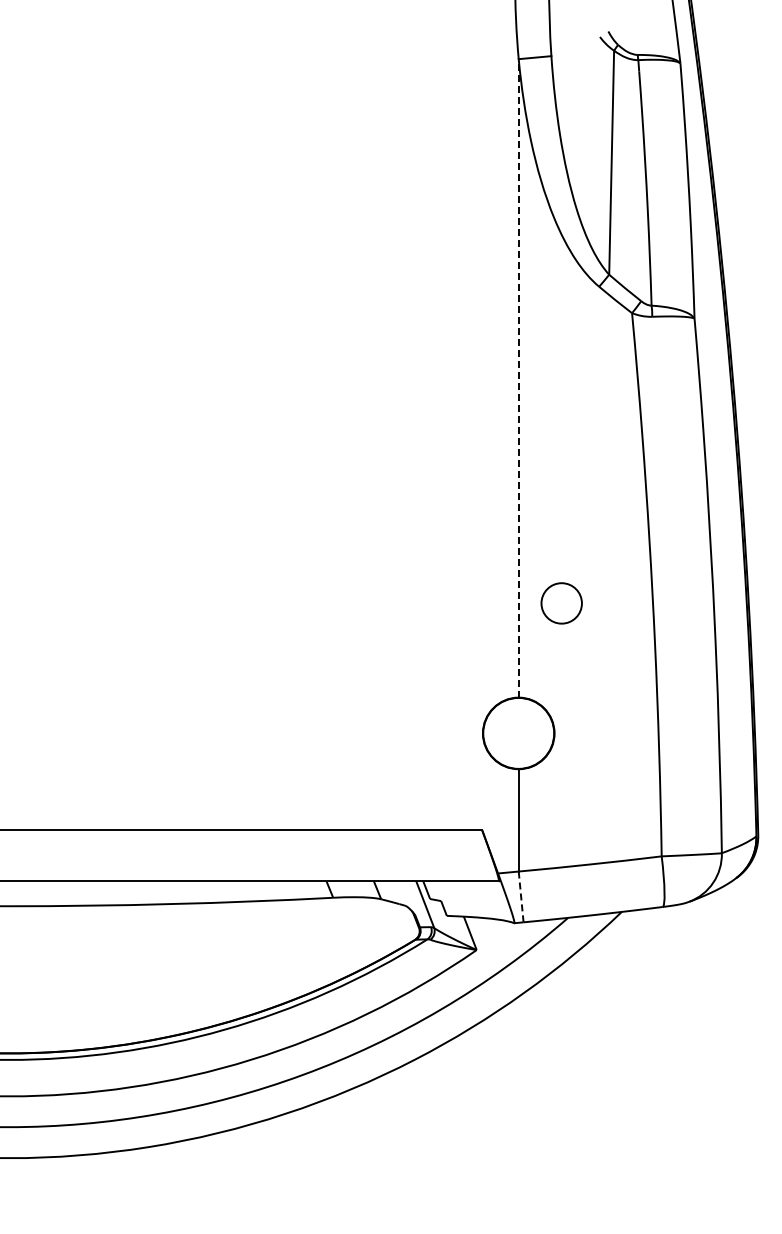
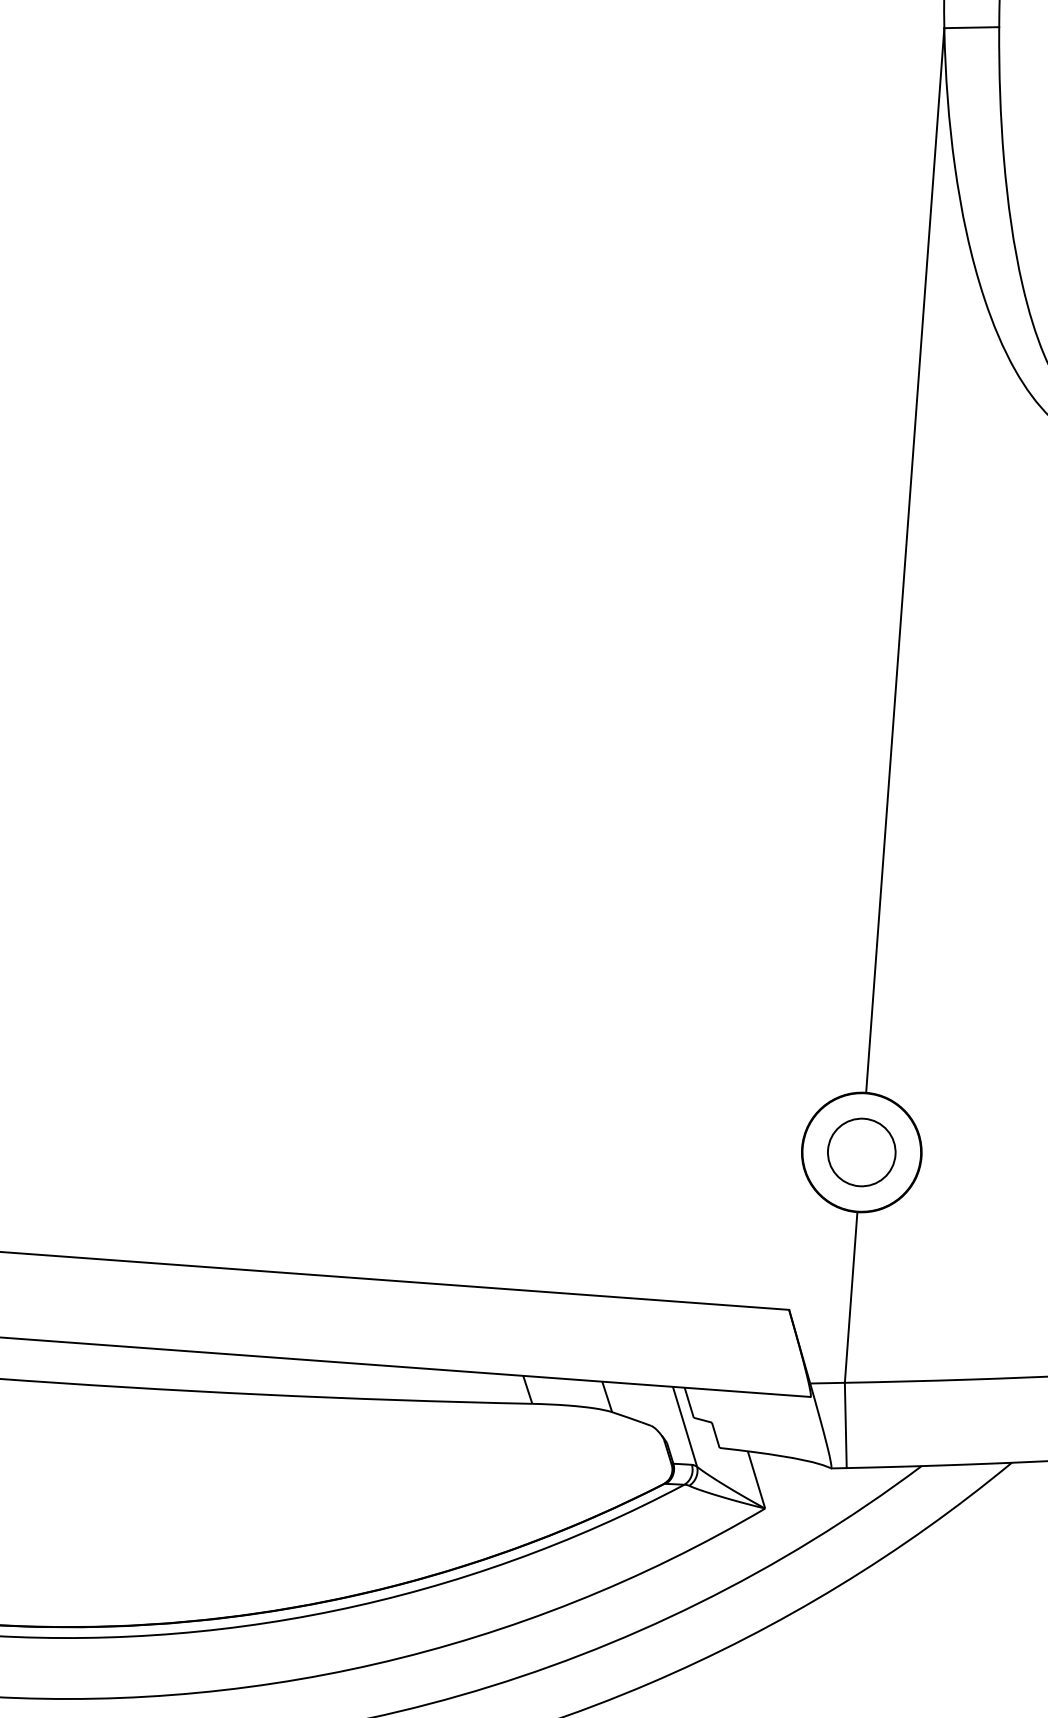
line: (518, 377) -> (904, 558), dashed -> solid
circle: (561, 603) -> (861, 1152), moved
line: (521, 896) -> (846, 1424), dashed -> solid

